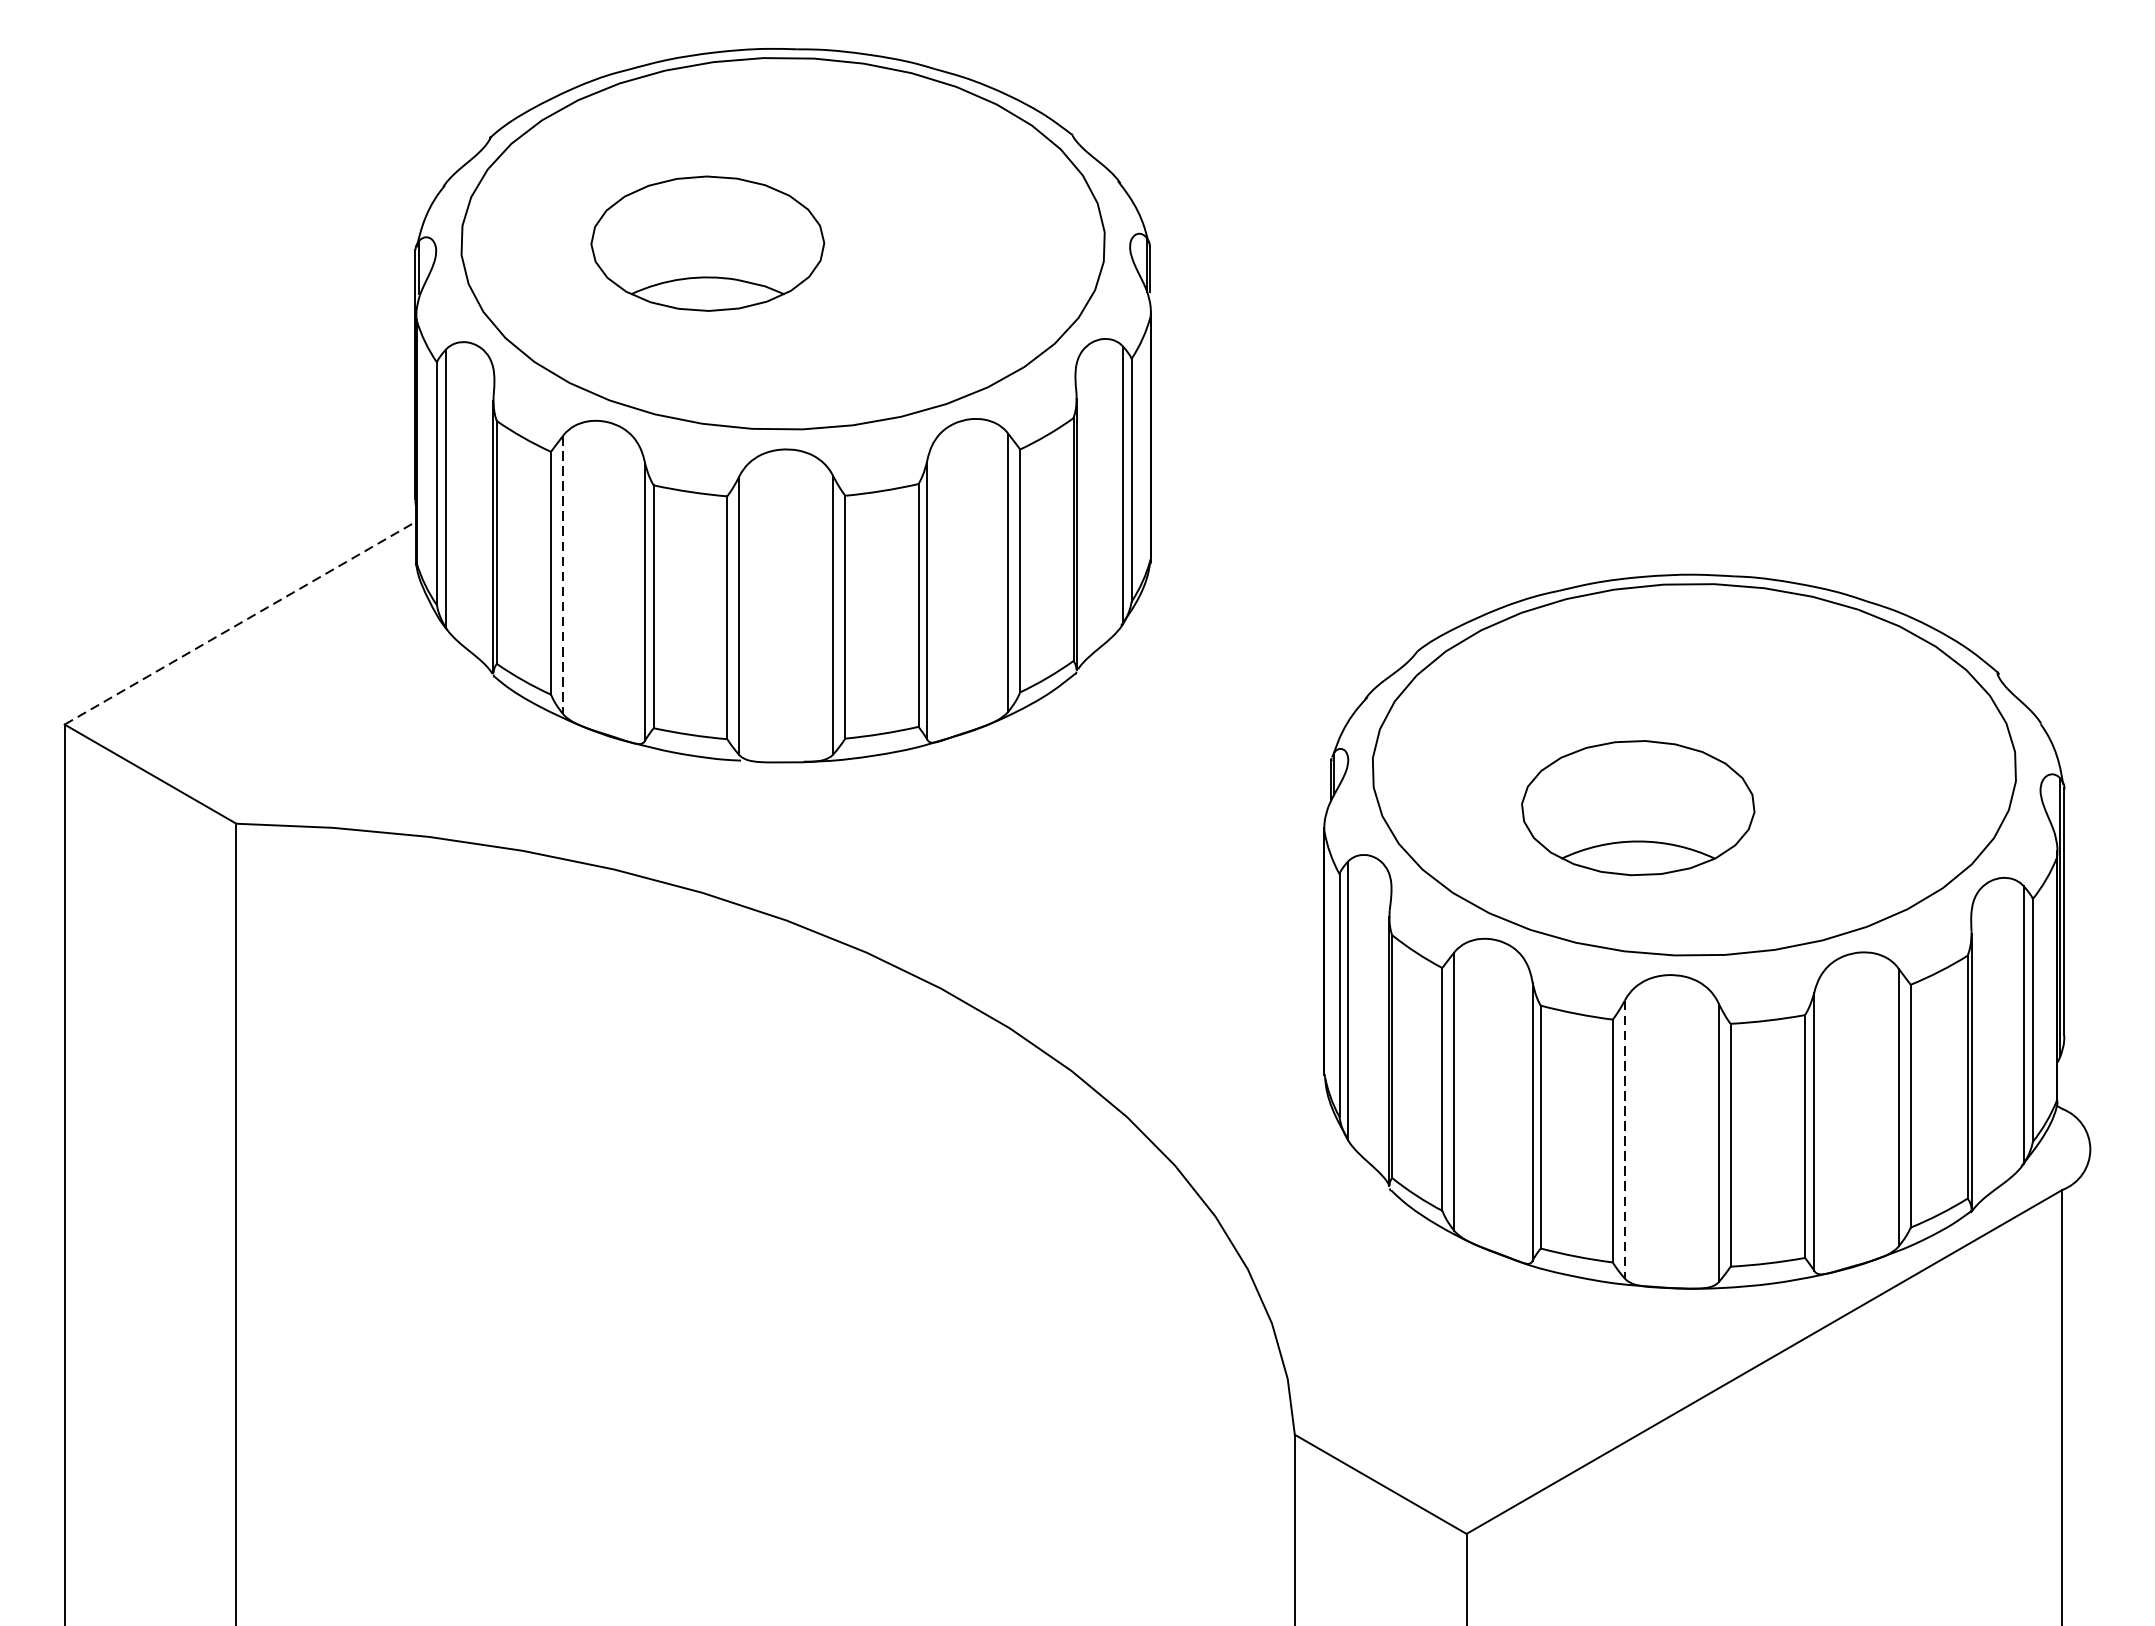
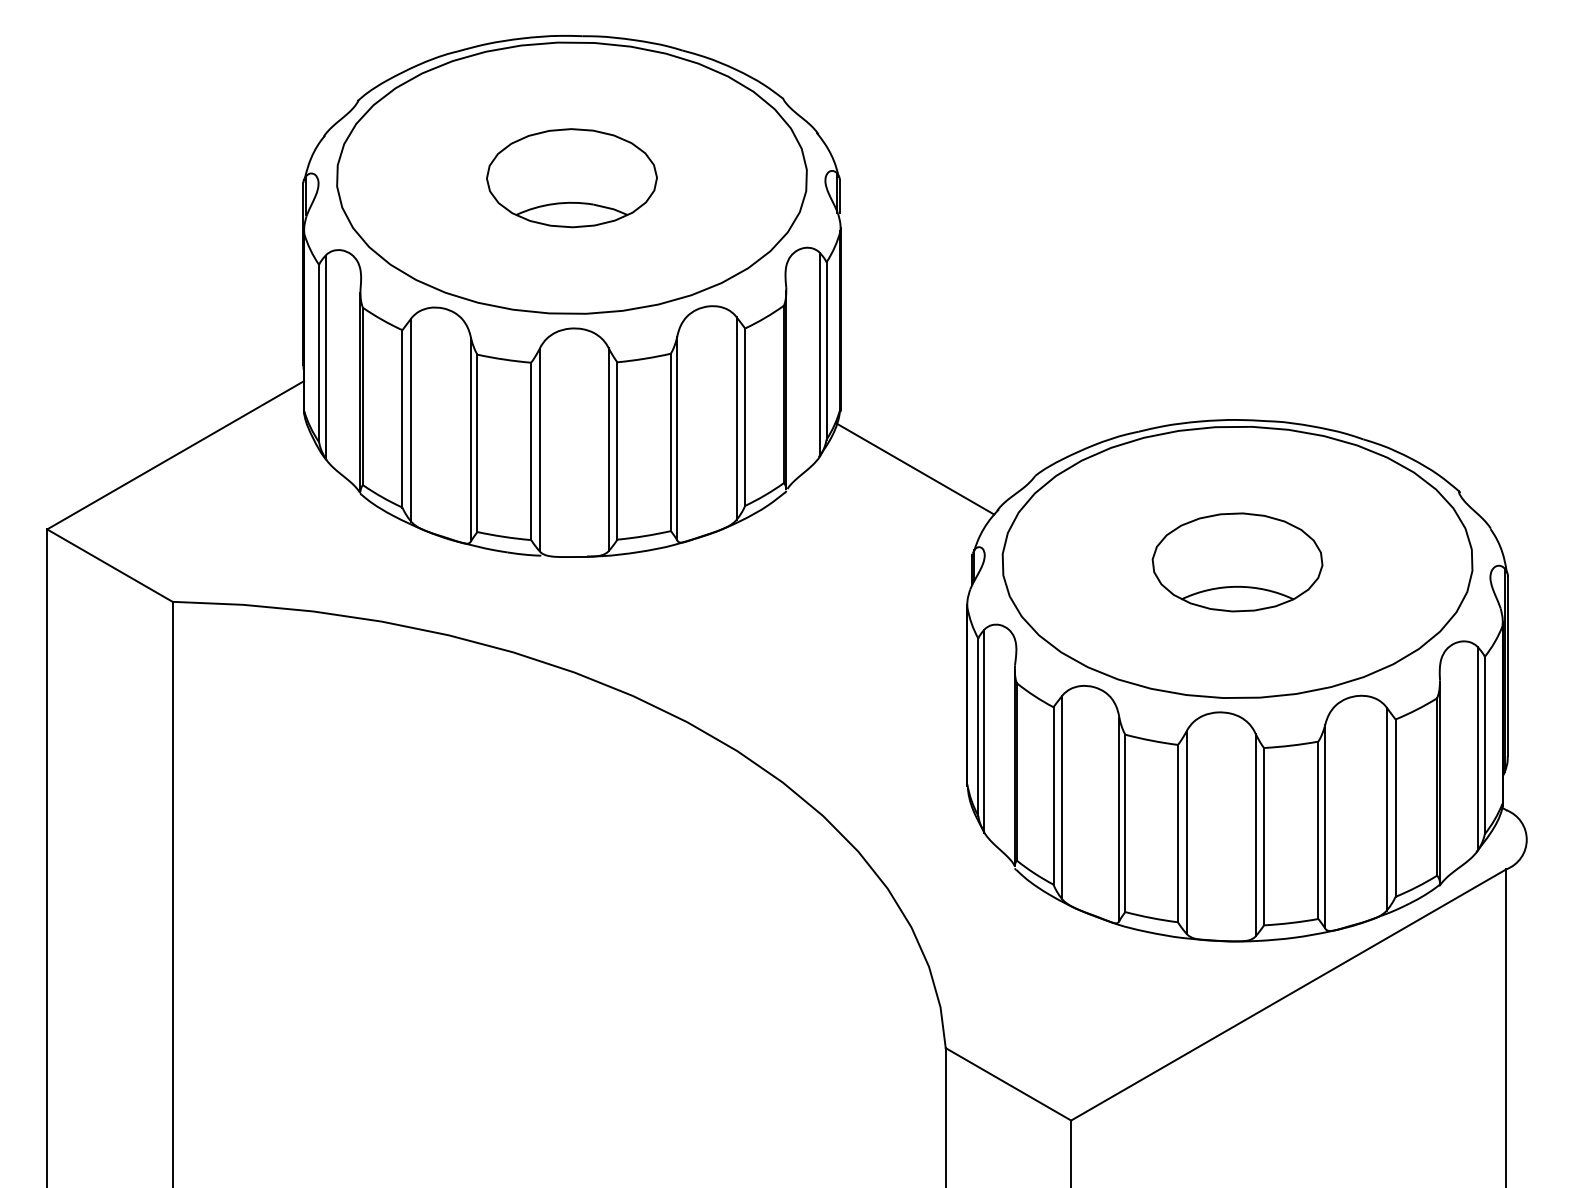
part: (707, 244) -> (571, 178), moved
line: (563, 575) -> (411, 420), dashed -> solid
line: (241, 623) -> (176, 455), dashed -> solid
line: (1253, 641) -> (915, 468), added
part: (1638, 808) -> (1237, 562), moved
line: (1624, 1140) -> (1186, 833), dashed -> solid

